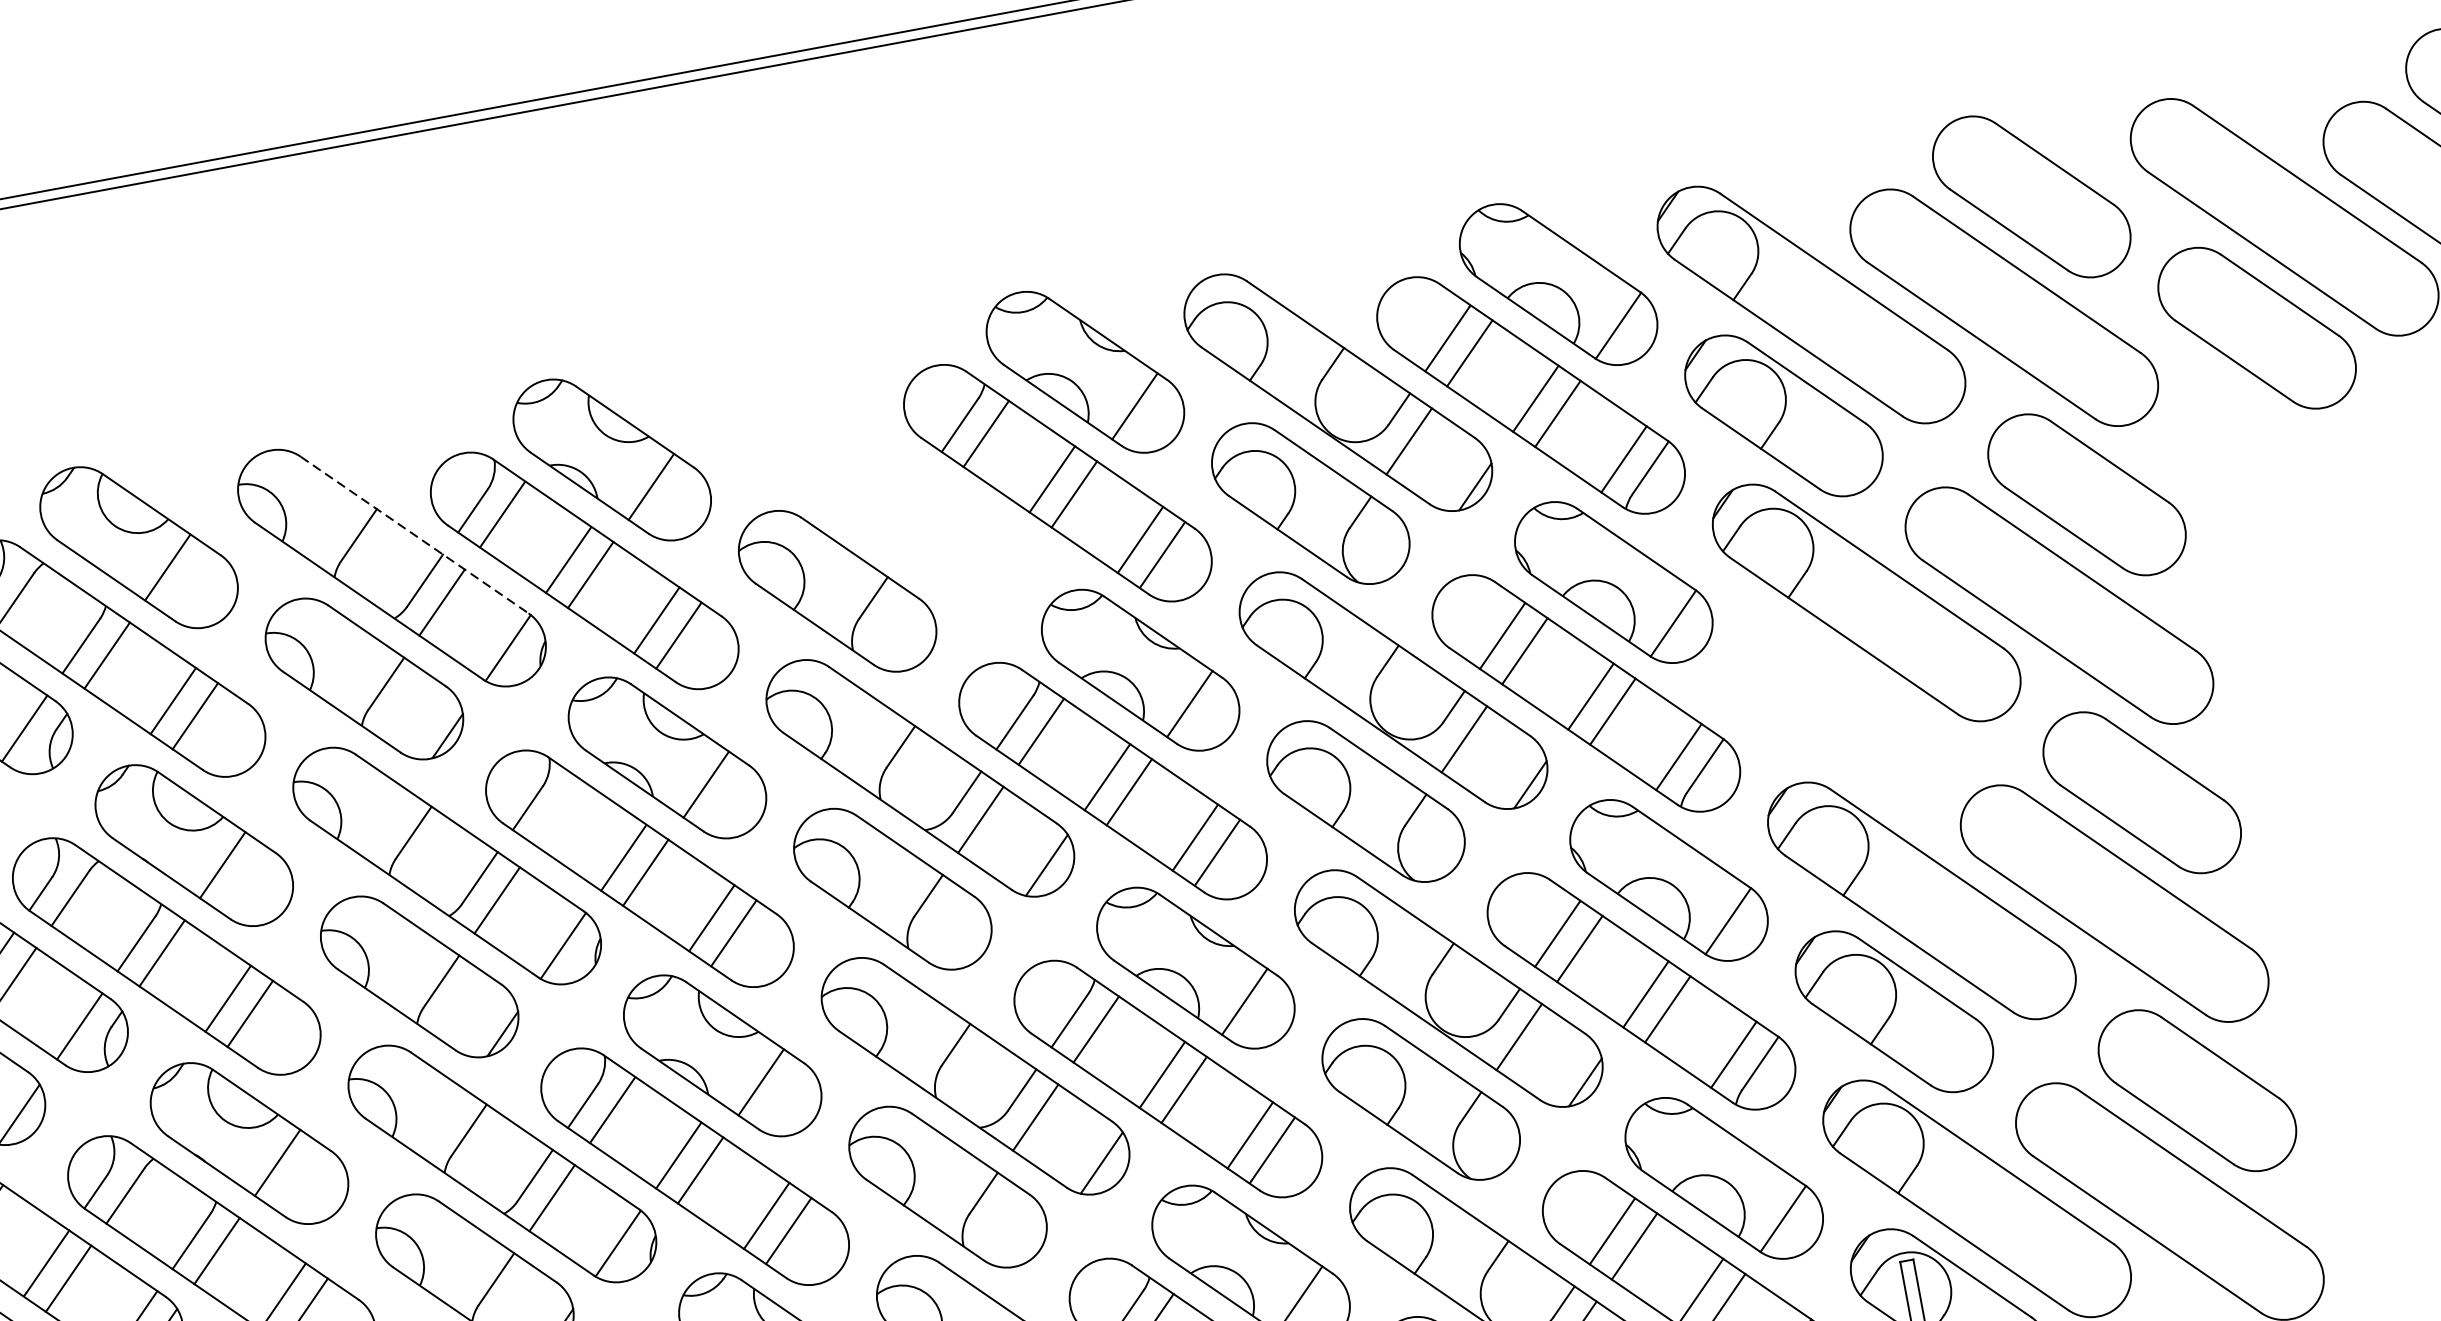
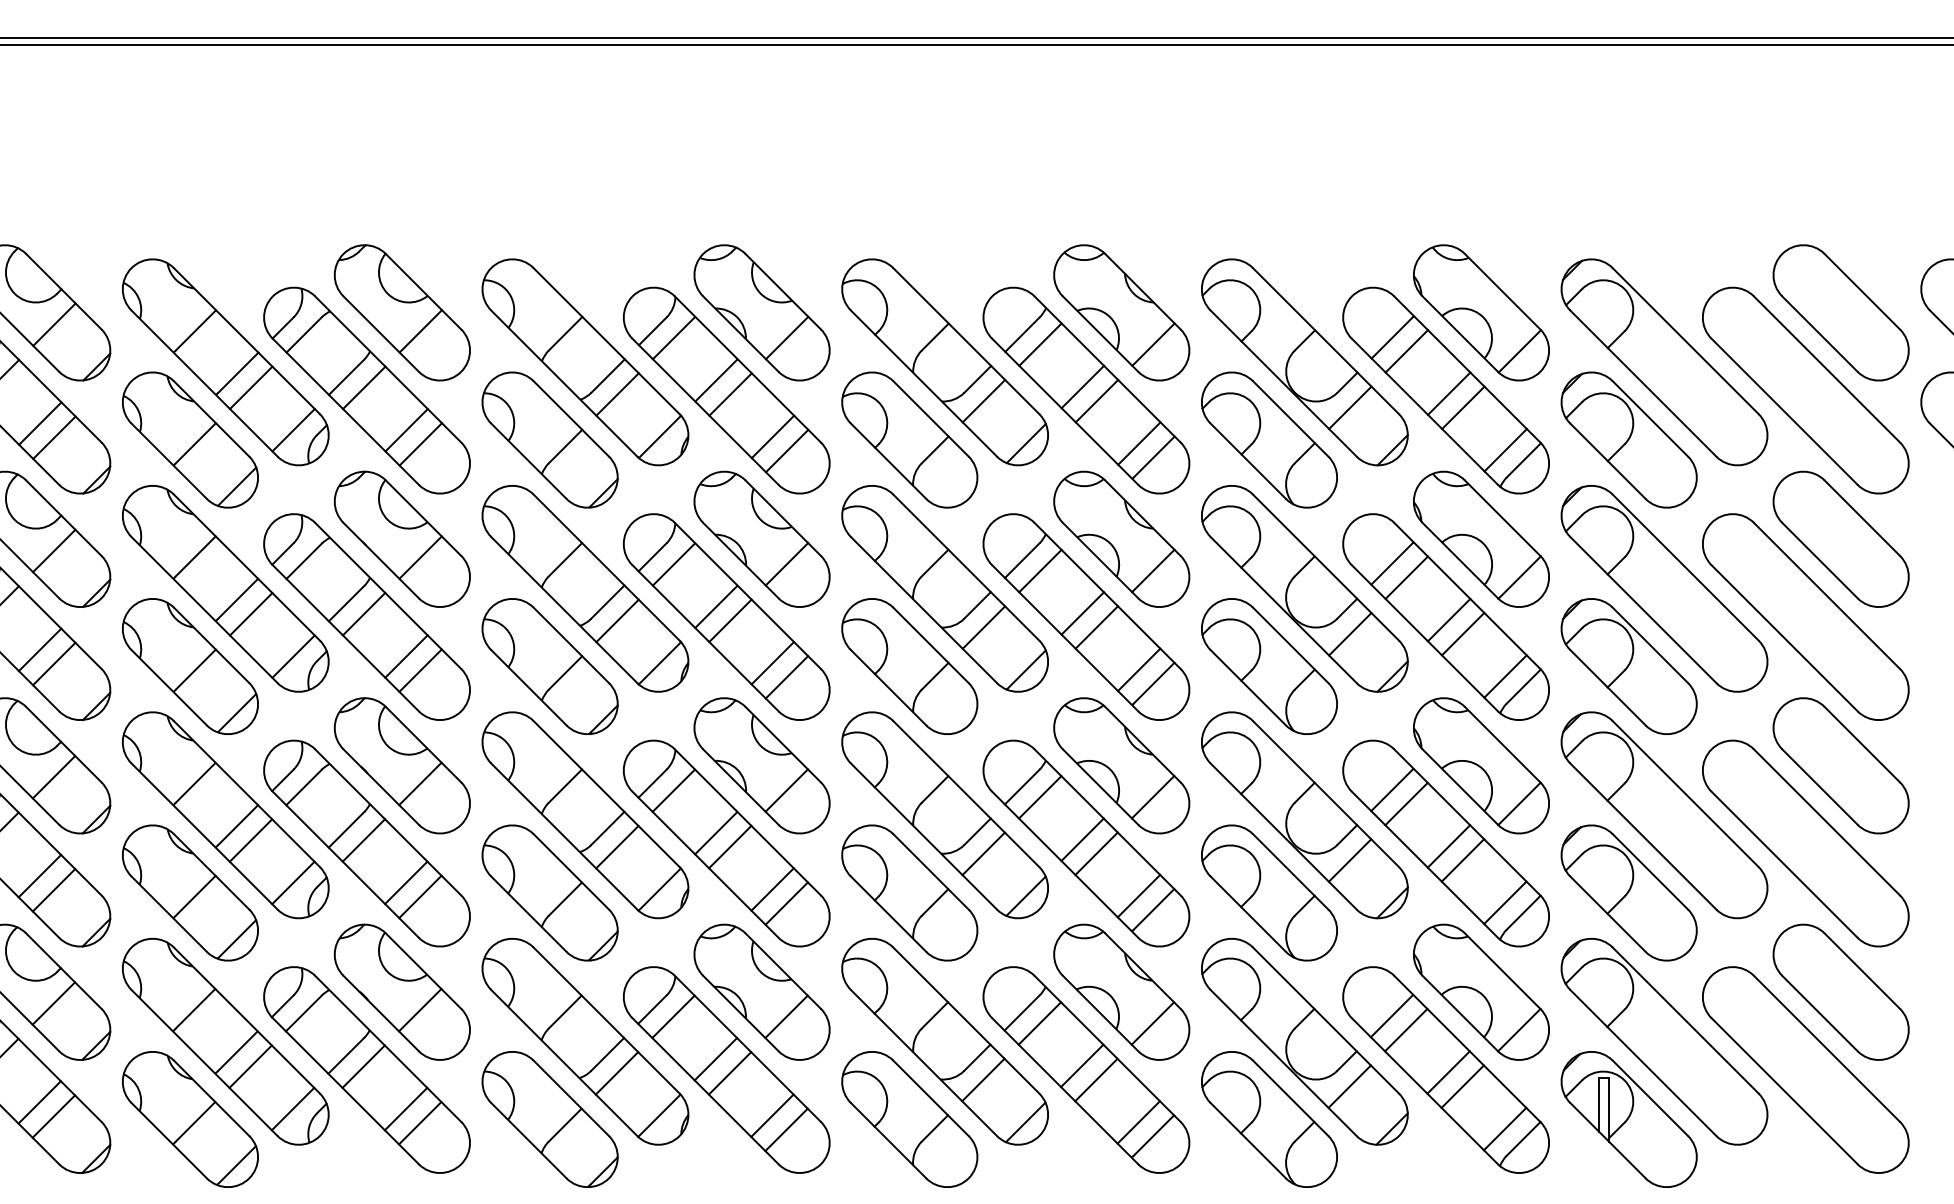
part: (864, 480) -> (944, 362), added
line: (414, 535) -> (606, 341), dashed -> solid
part: (1838, 713) -> (1628, 666), added
line: (557, 812) -> (673, 564), added

